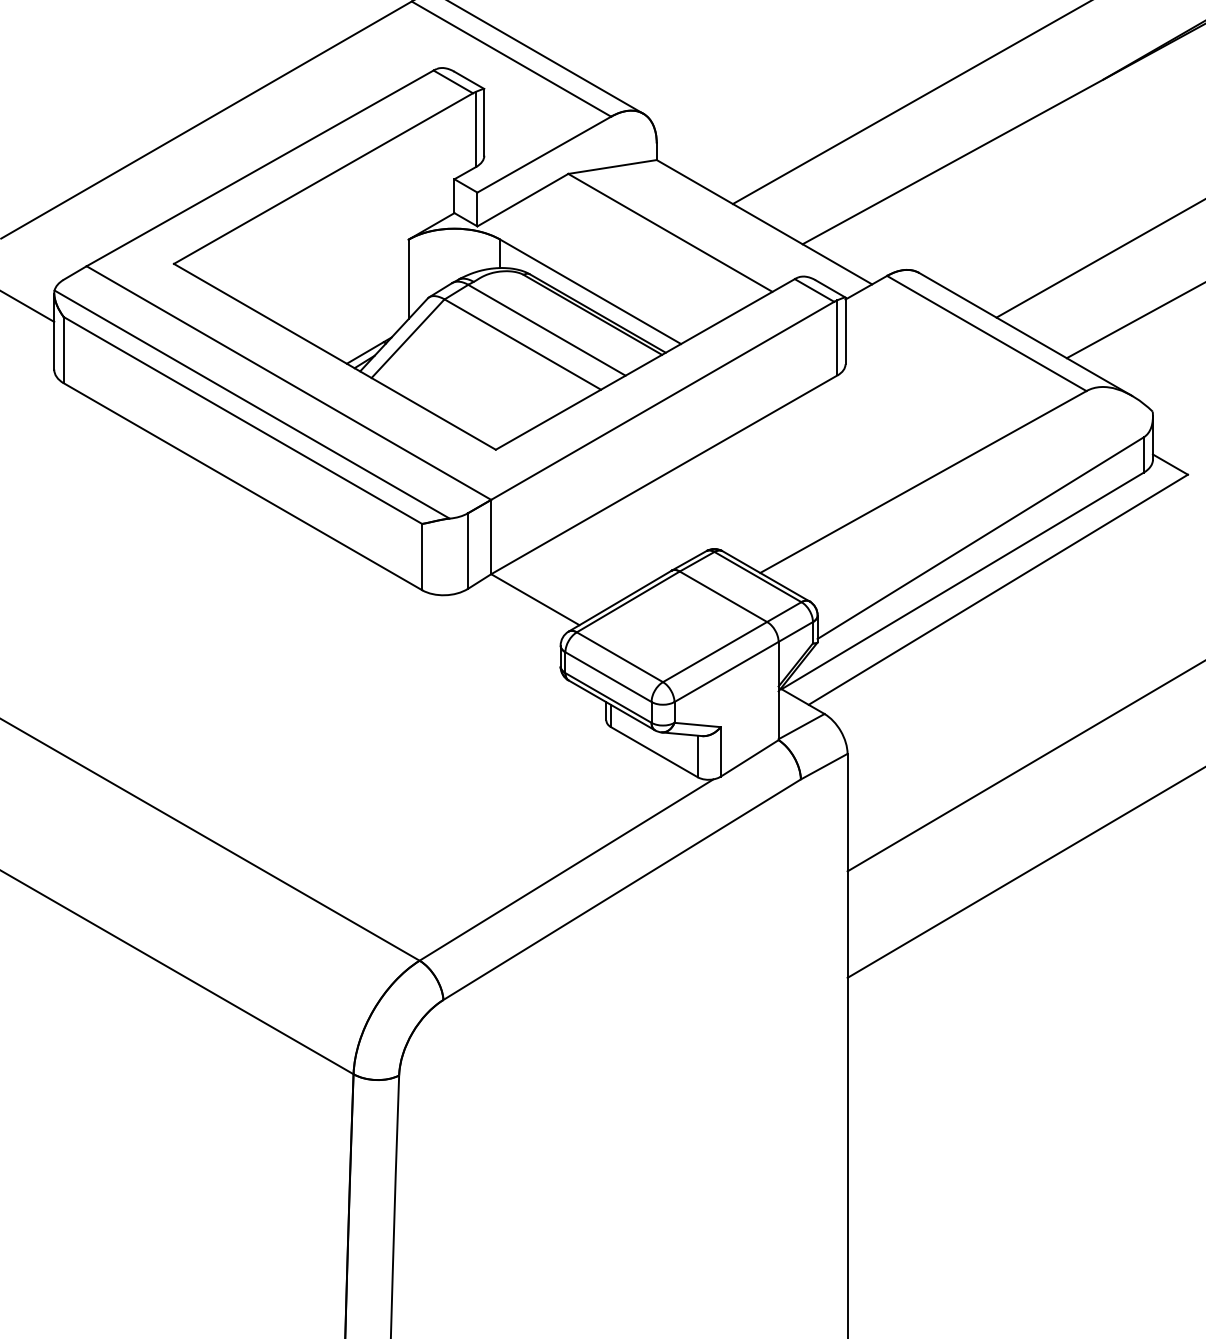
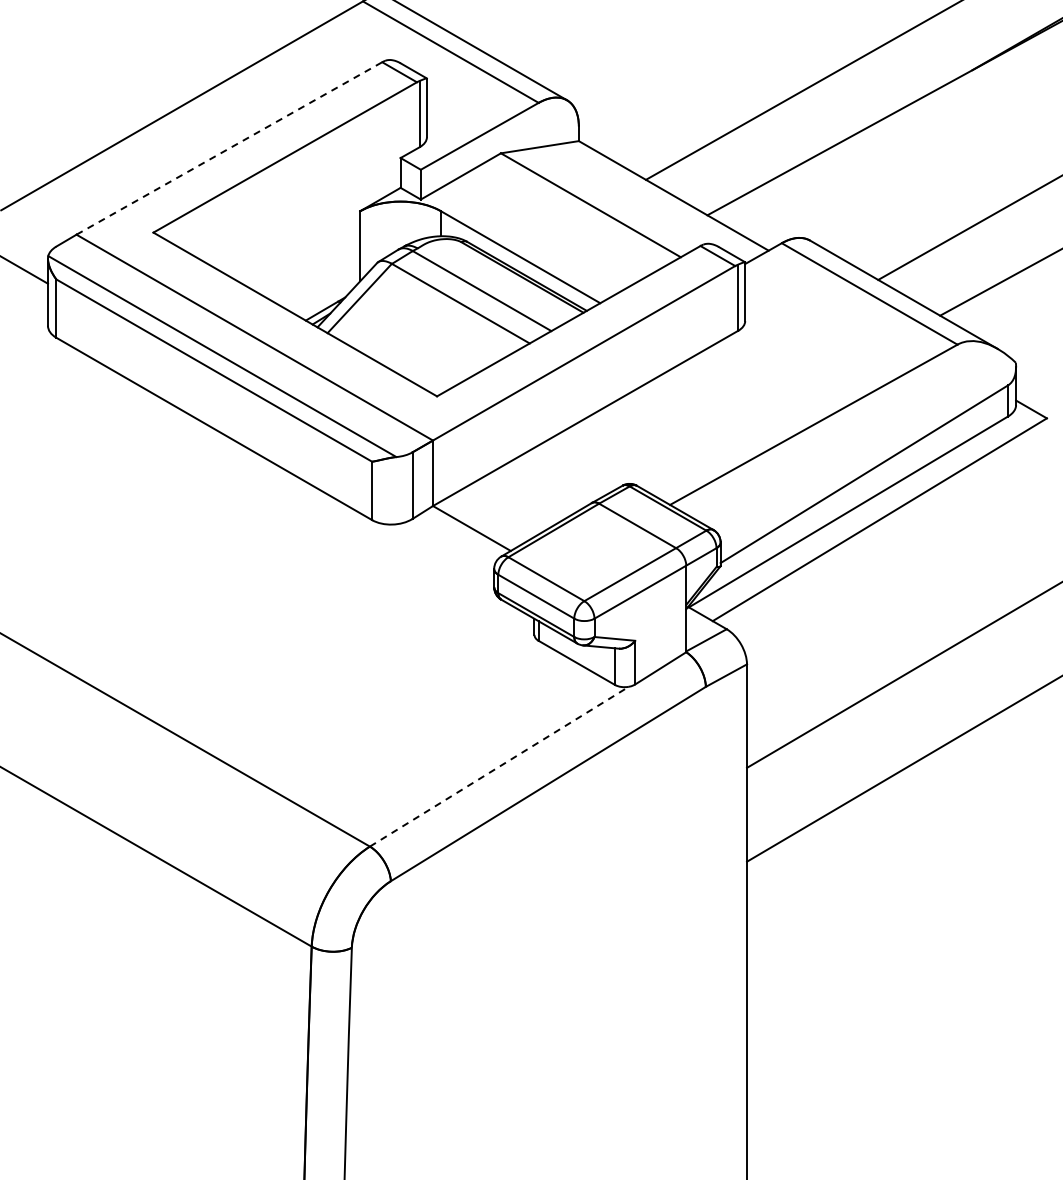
line: (260, 168) -> (229, 148), solid -> dashed
line: (566, 869) -> (499, 766), solid -> dashed

